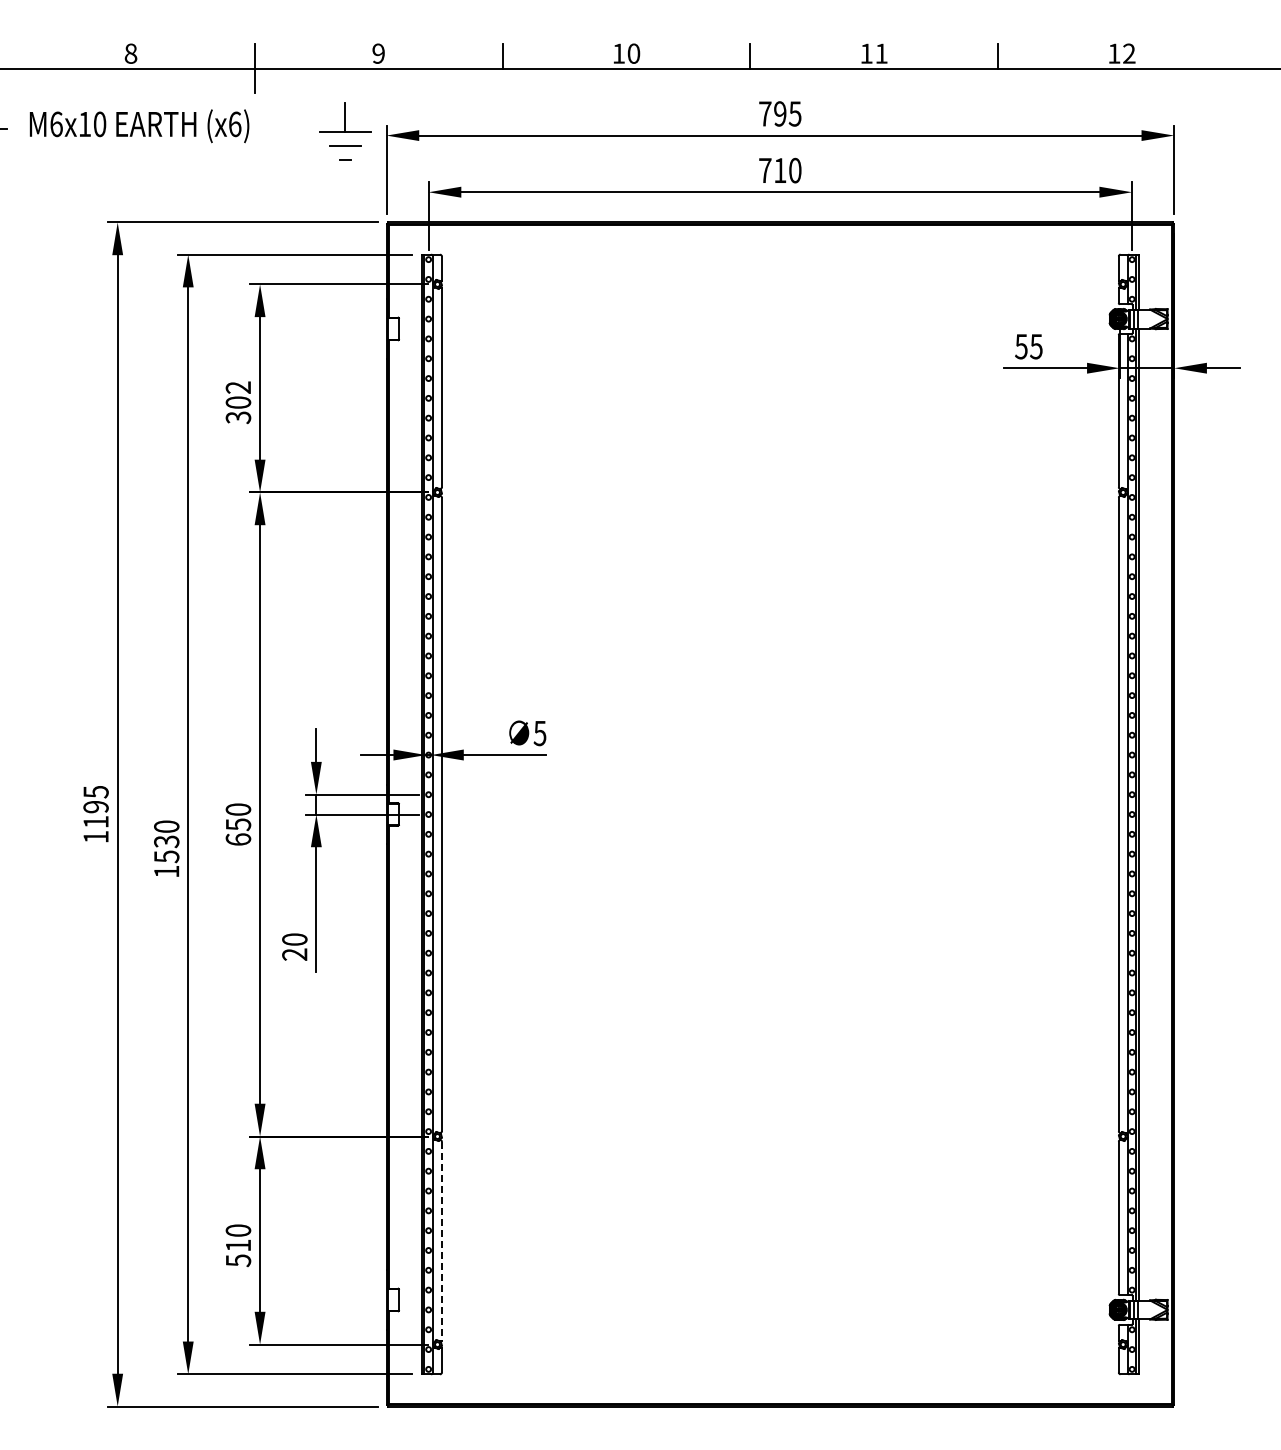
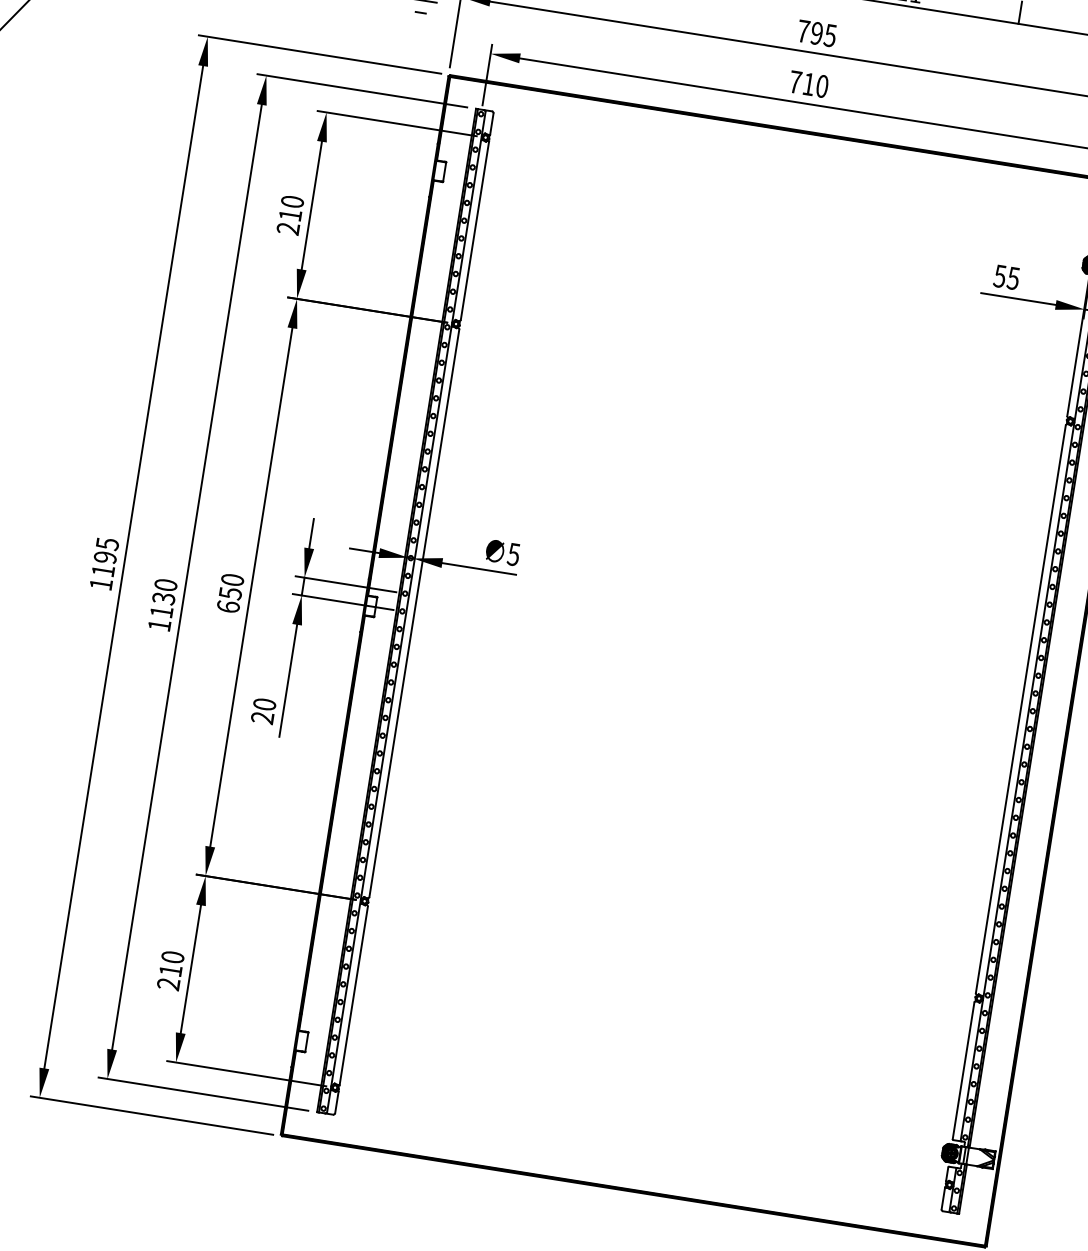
text: (238, 402) -> (290, 215), 302 -> 210
text: (166, 856) -> (161, 611), 1530 -> 1130
line: (442, 1241) -> (354, 996), dashed -> solid
text: (238, 1260) -> (168, 984), 510 -> 210

